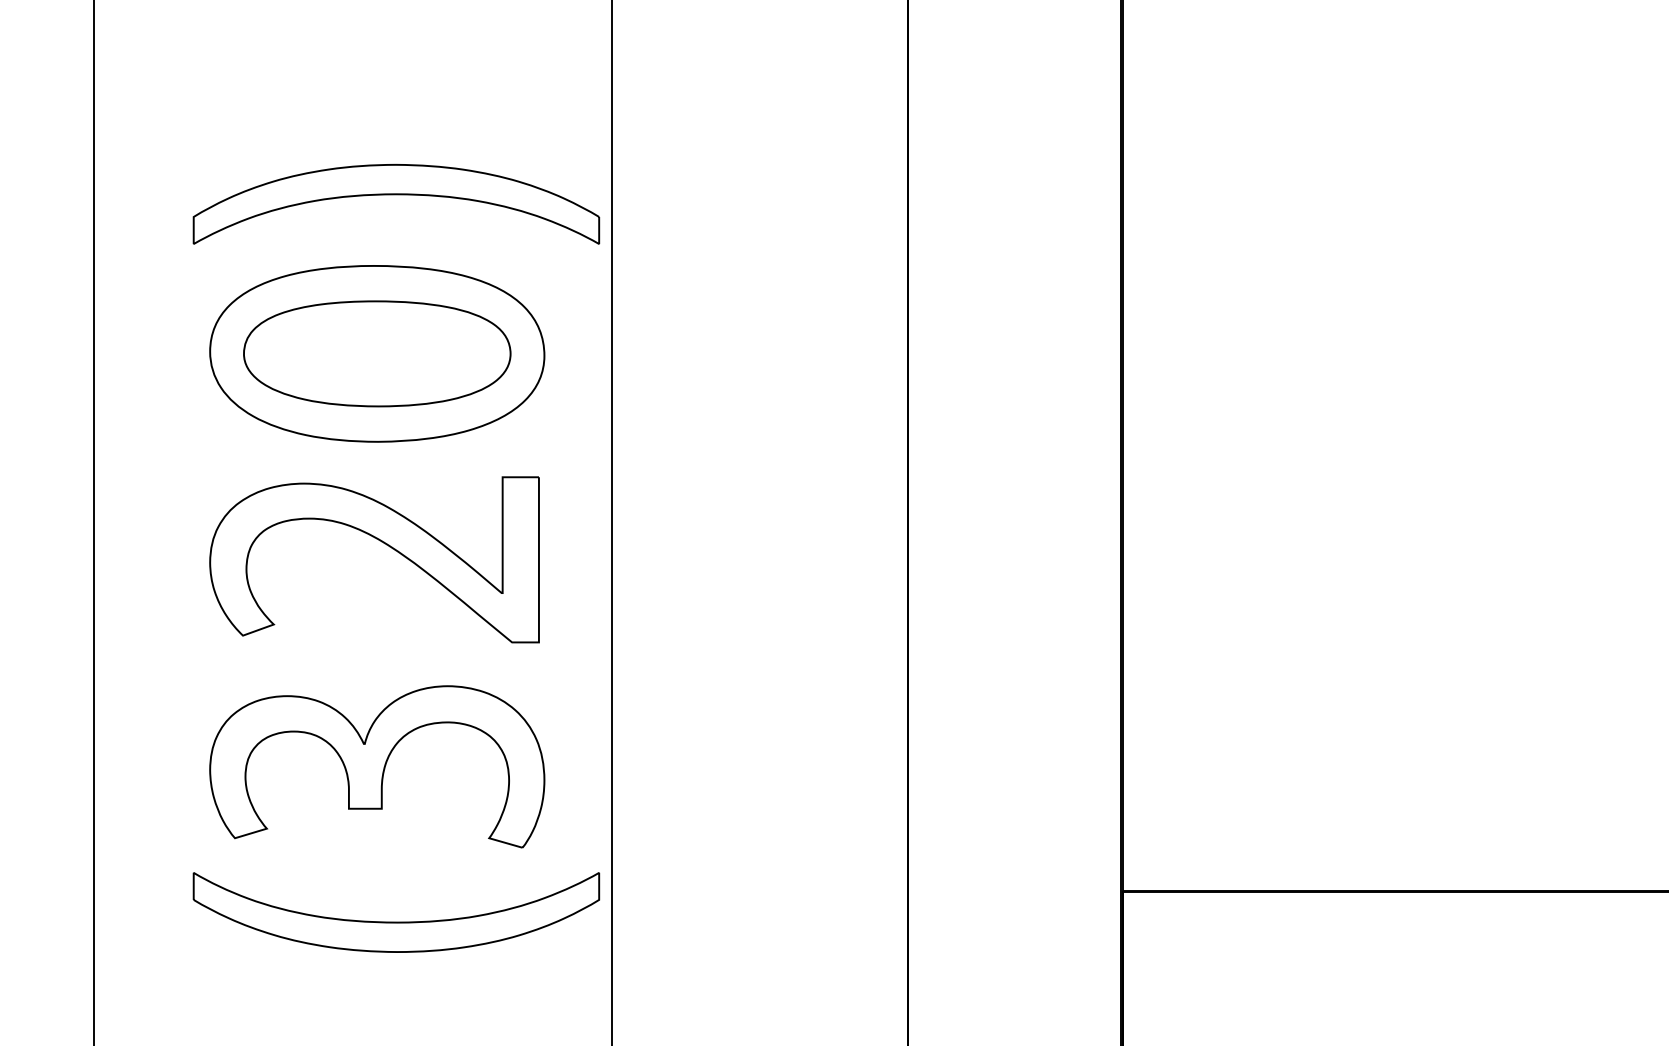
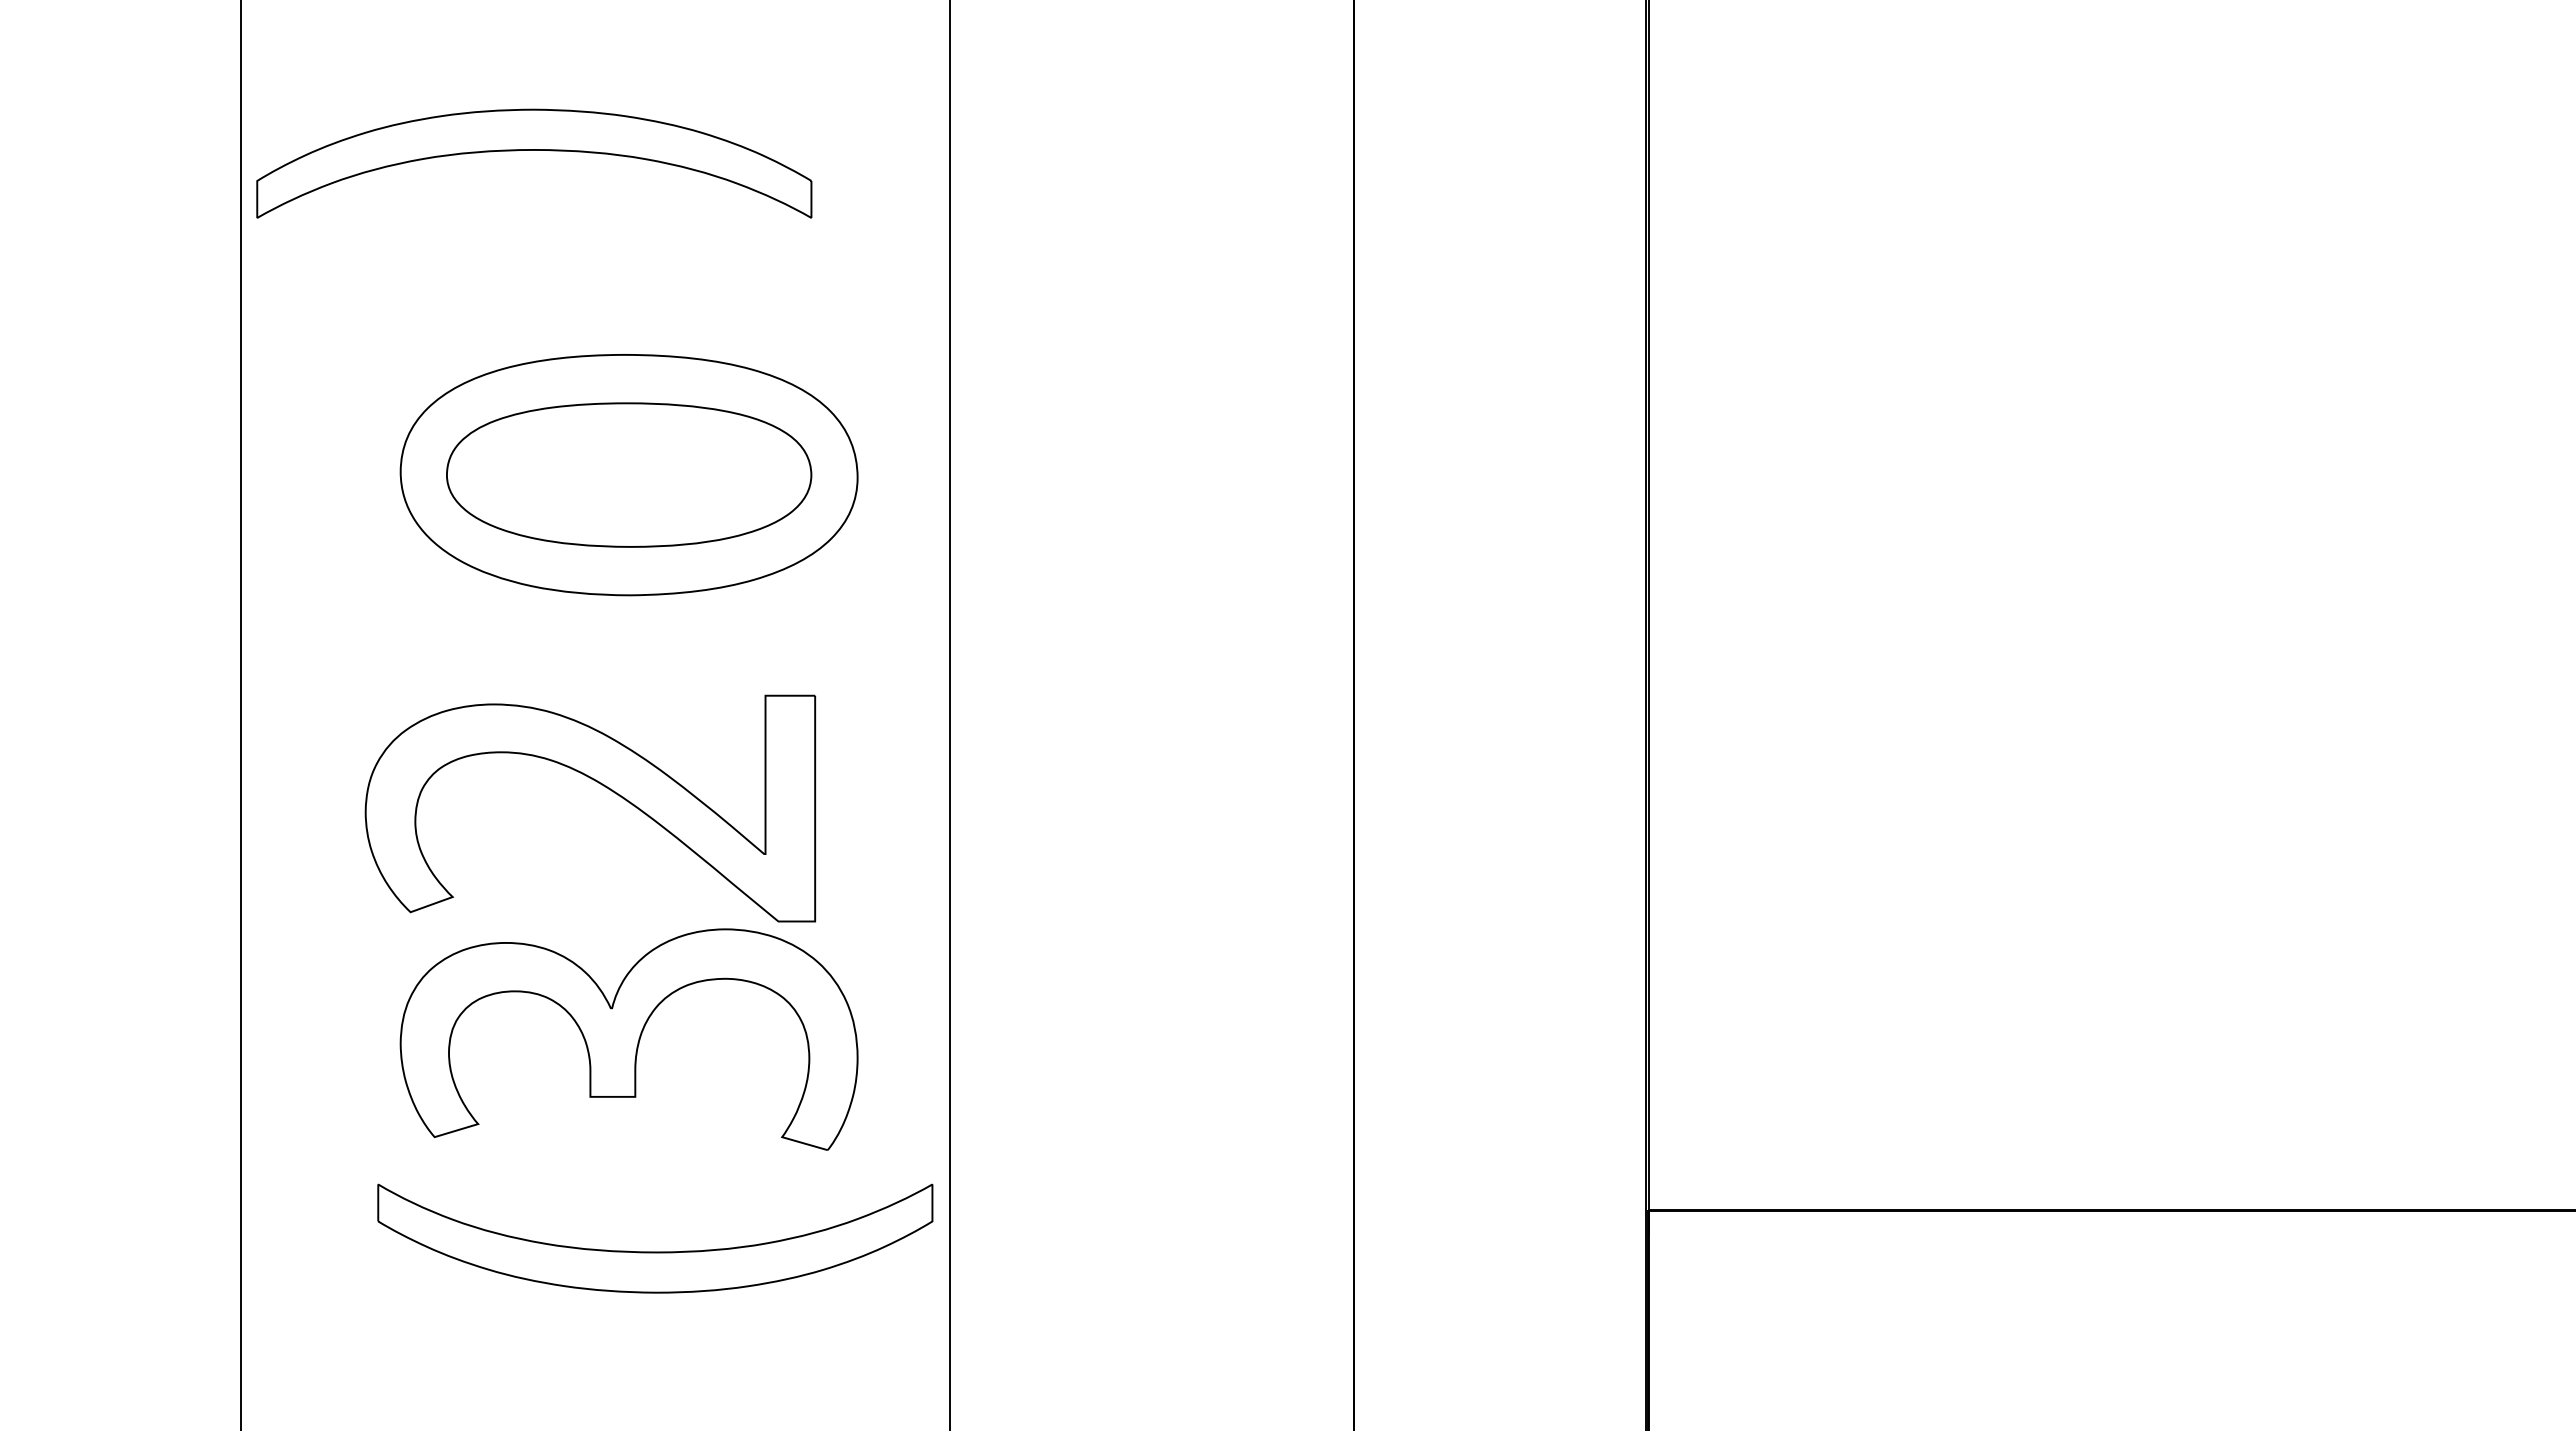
part: (396, 194) -> (534, 150), moved
part: (384, 543) -> (603, 786), moved

